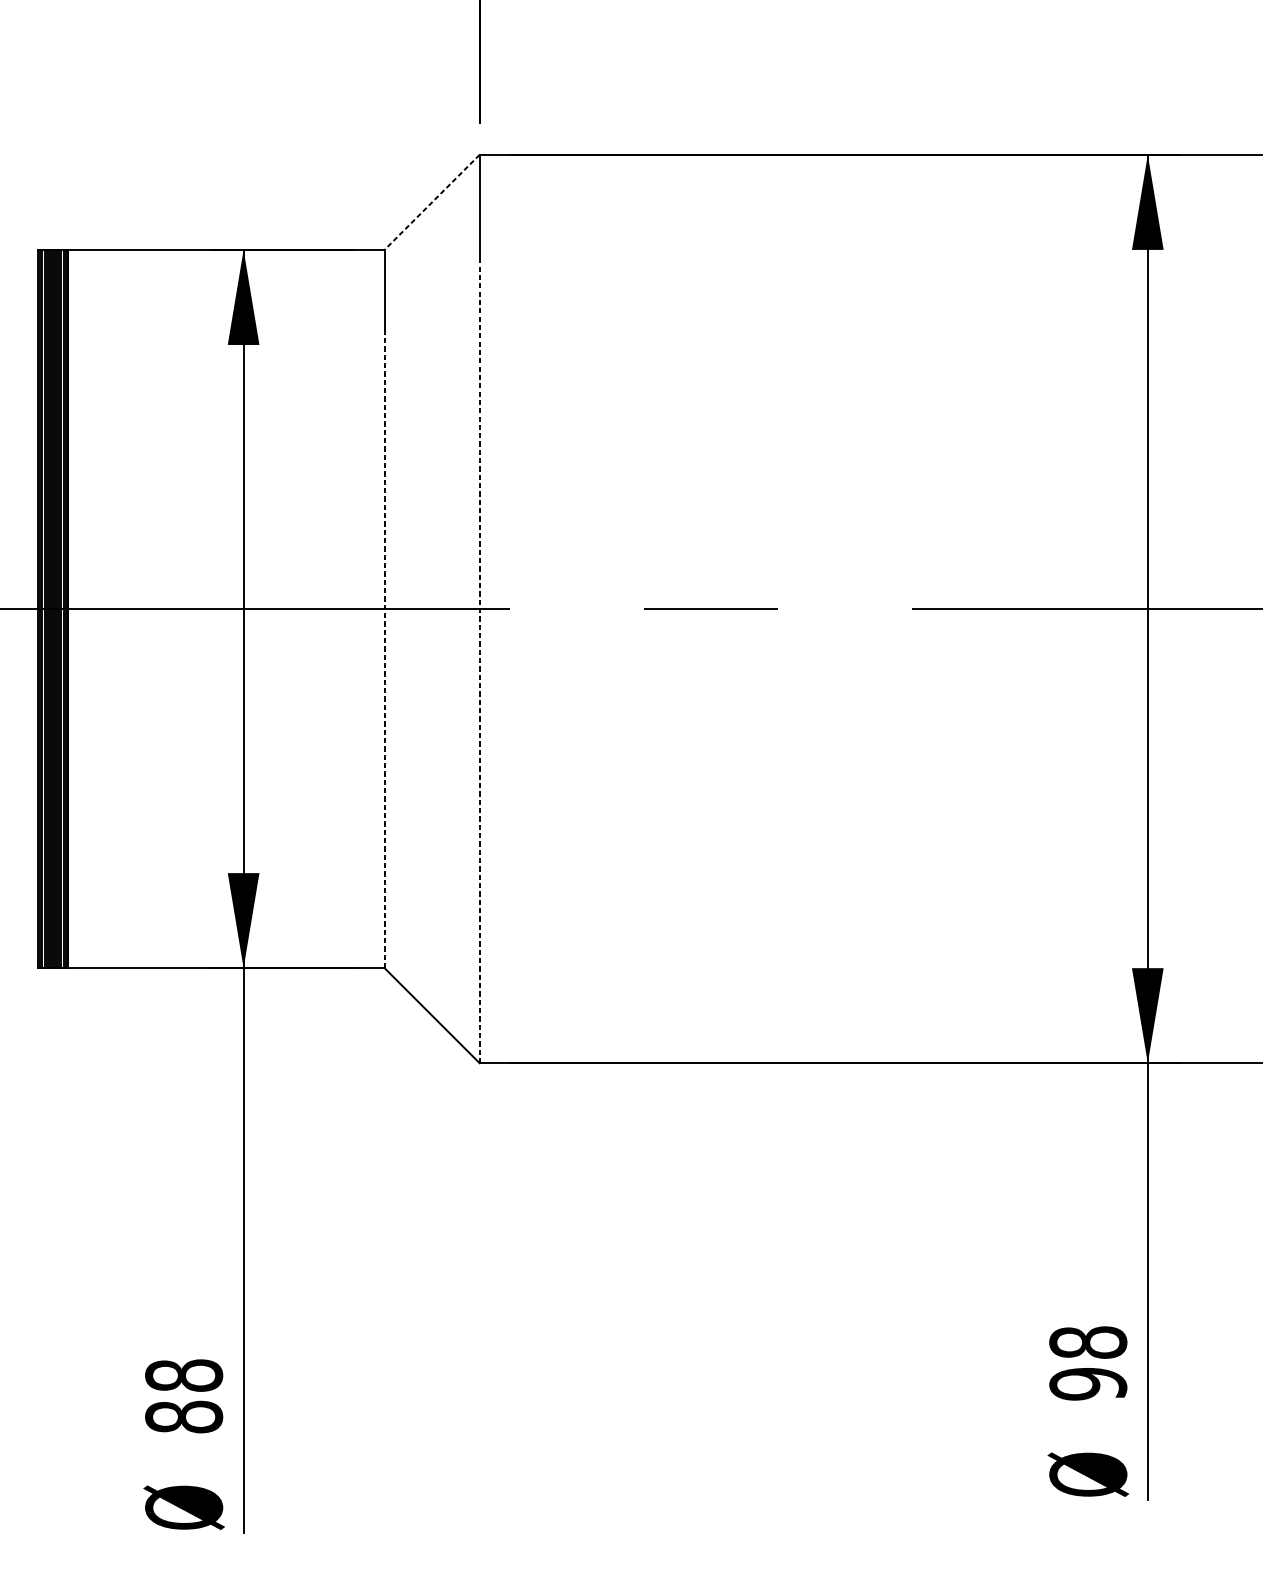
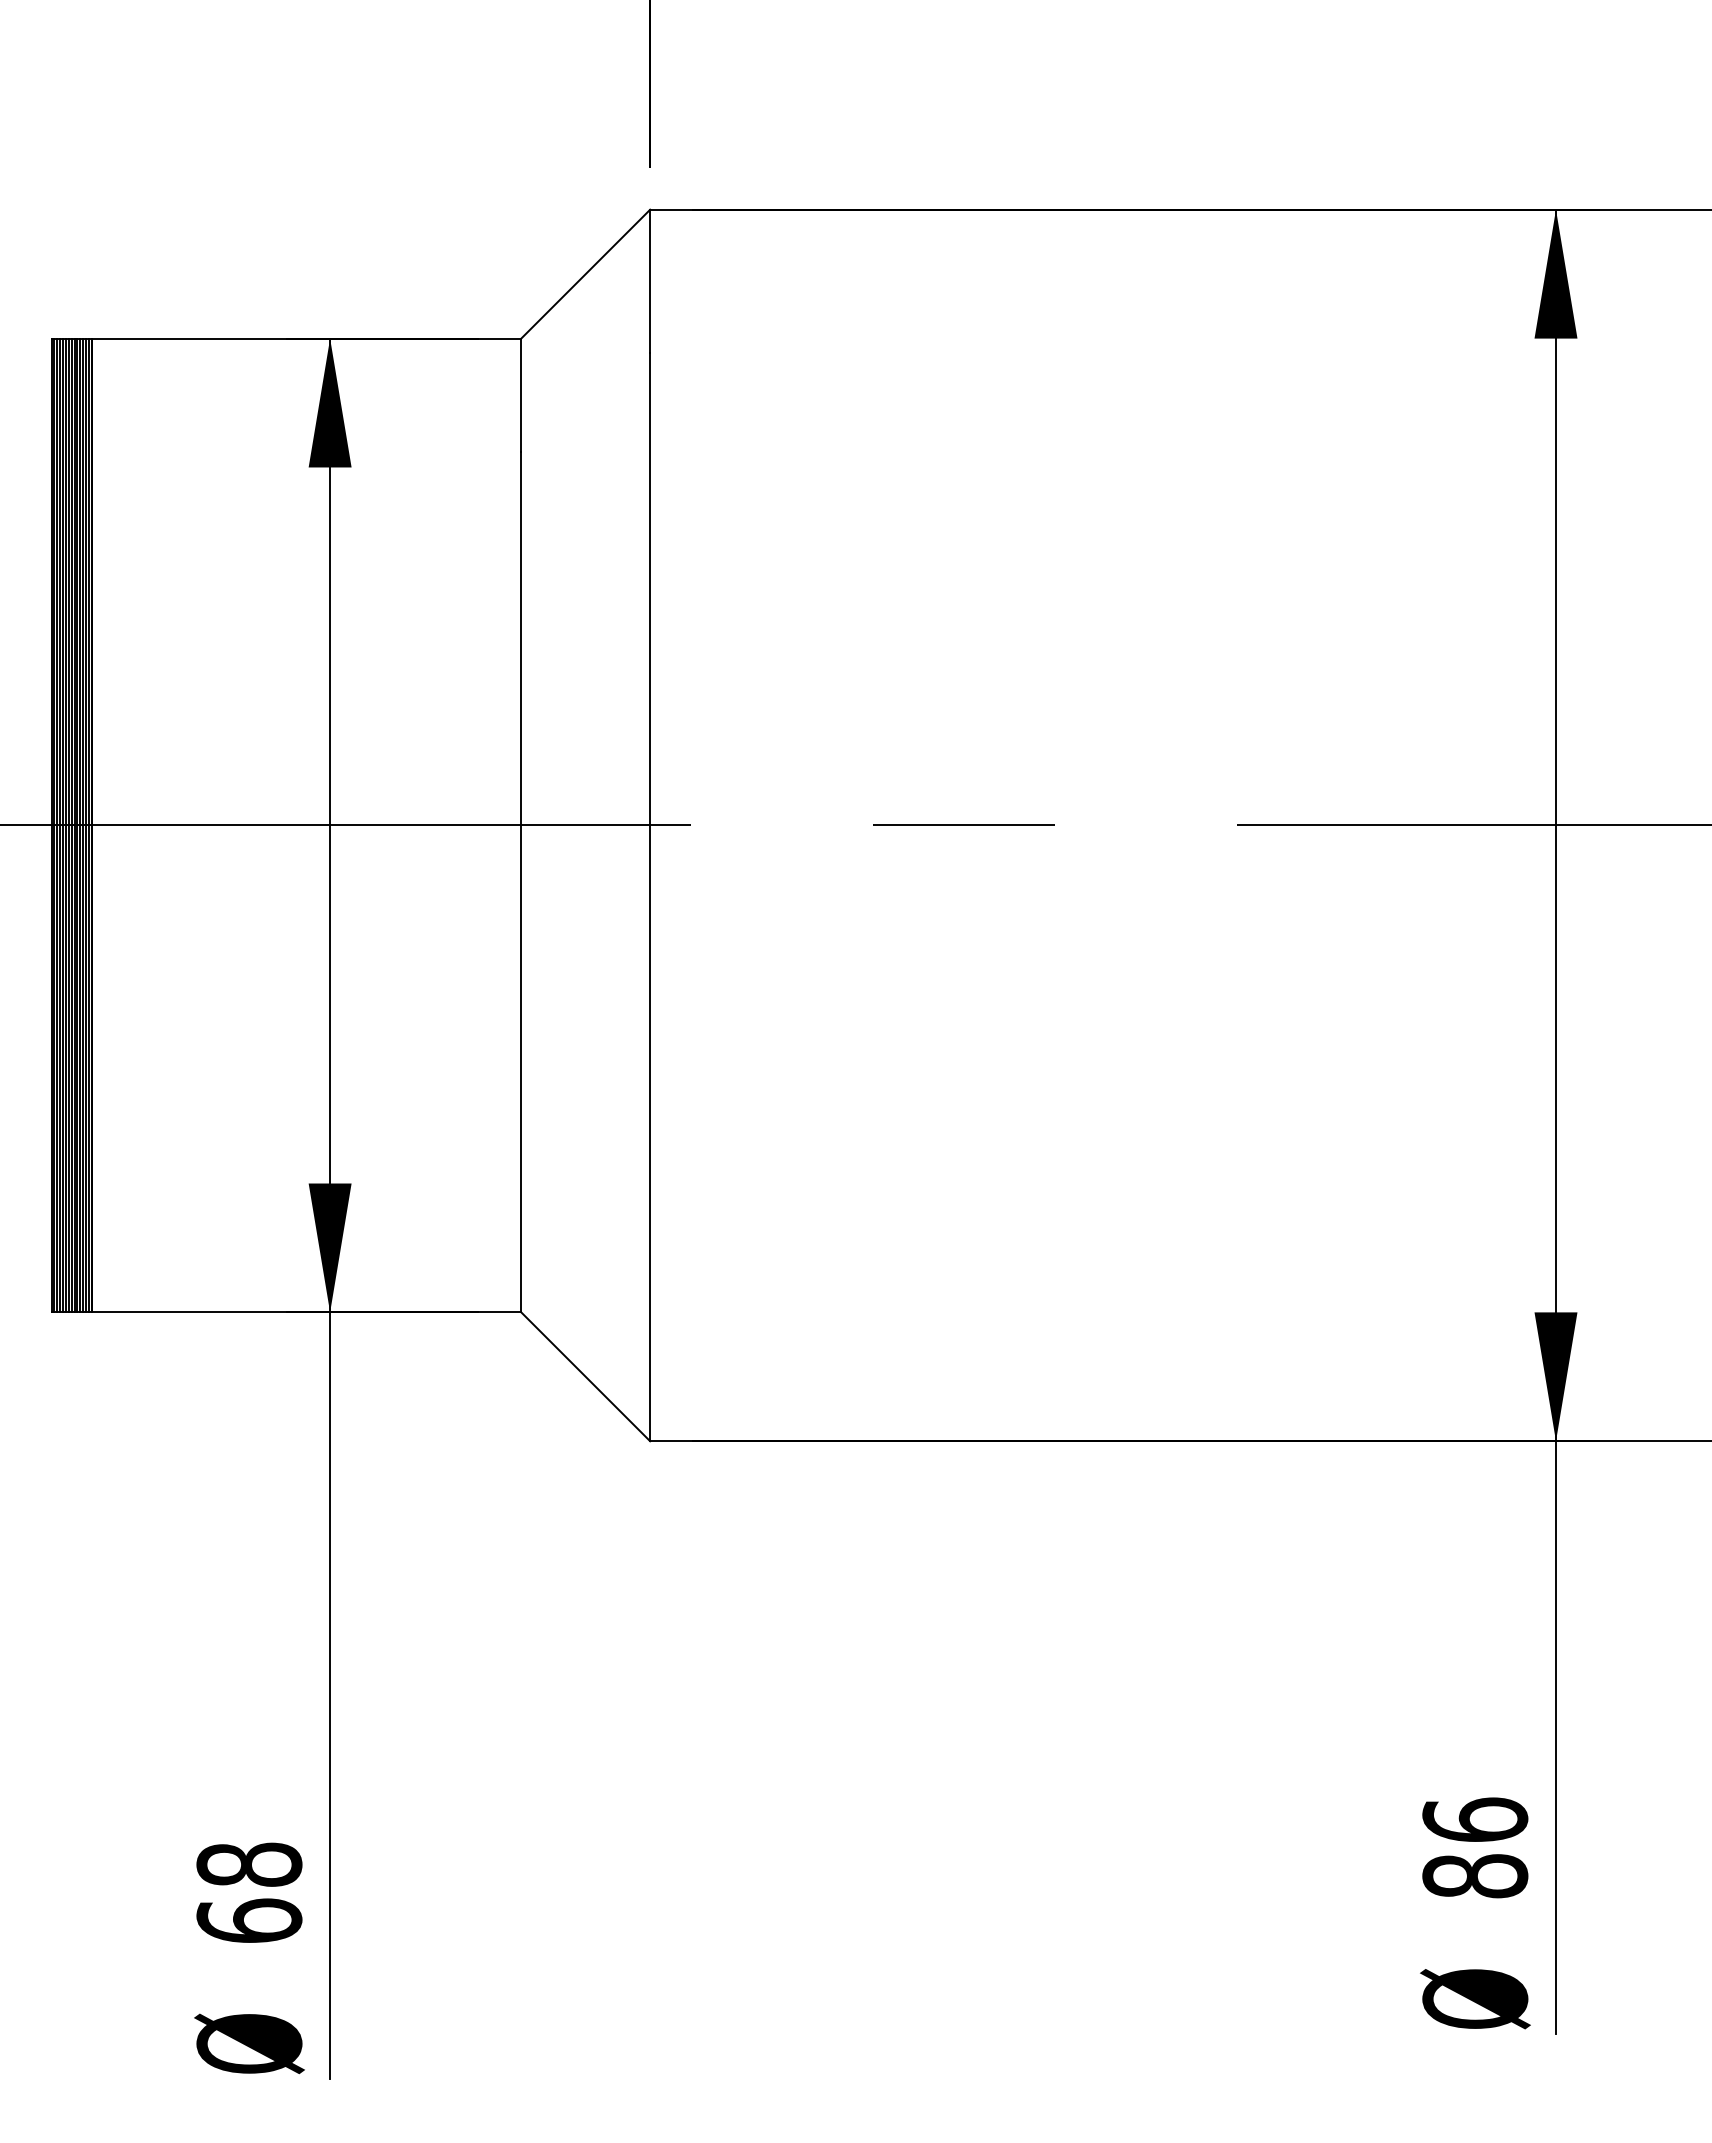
line: (431, 202) -> (585, 274), dashed -> solid
line: (384, 650) -> (521, 881), dashed -> solid
line: (479, 661) -> (650, 896), dashed -> solid
text: (1088, 1362) -> (1475, 1847), 98 -> 86
text: (184, 1416) -> (249, 1920), 88 -> 68

